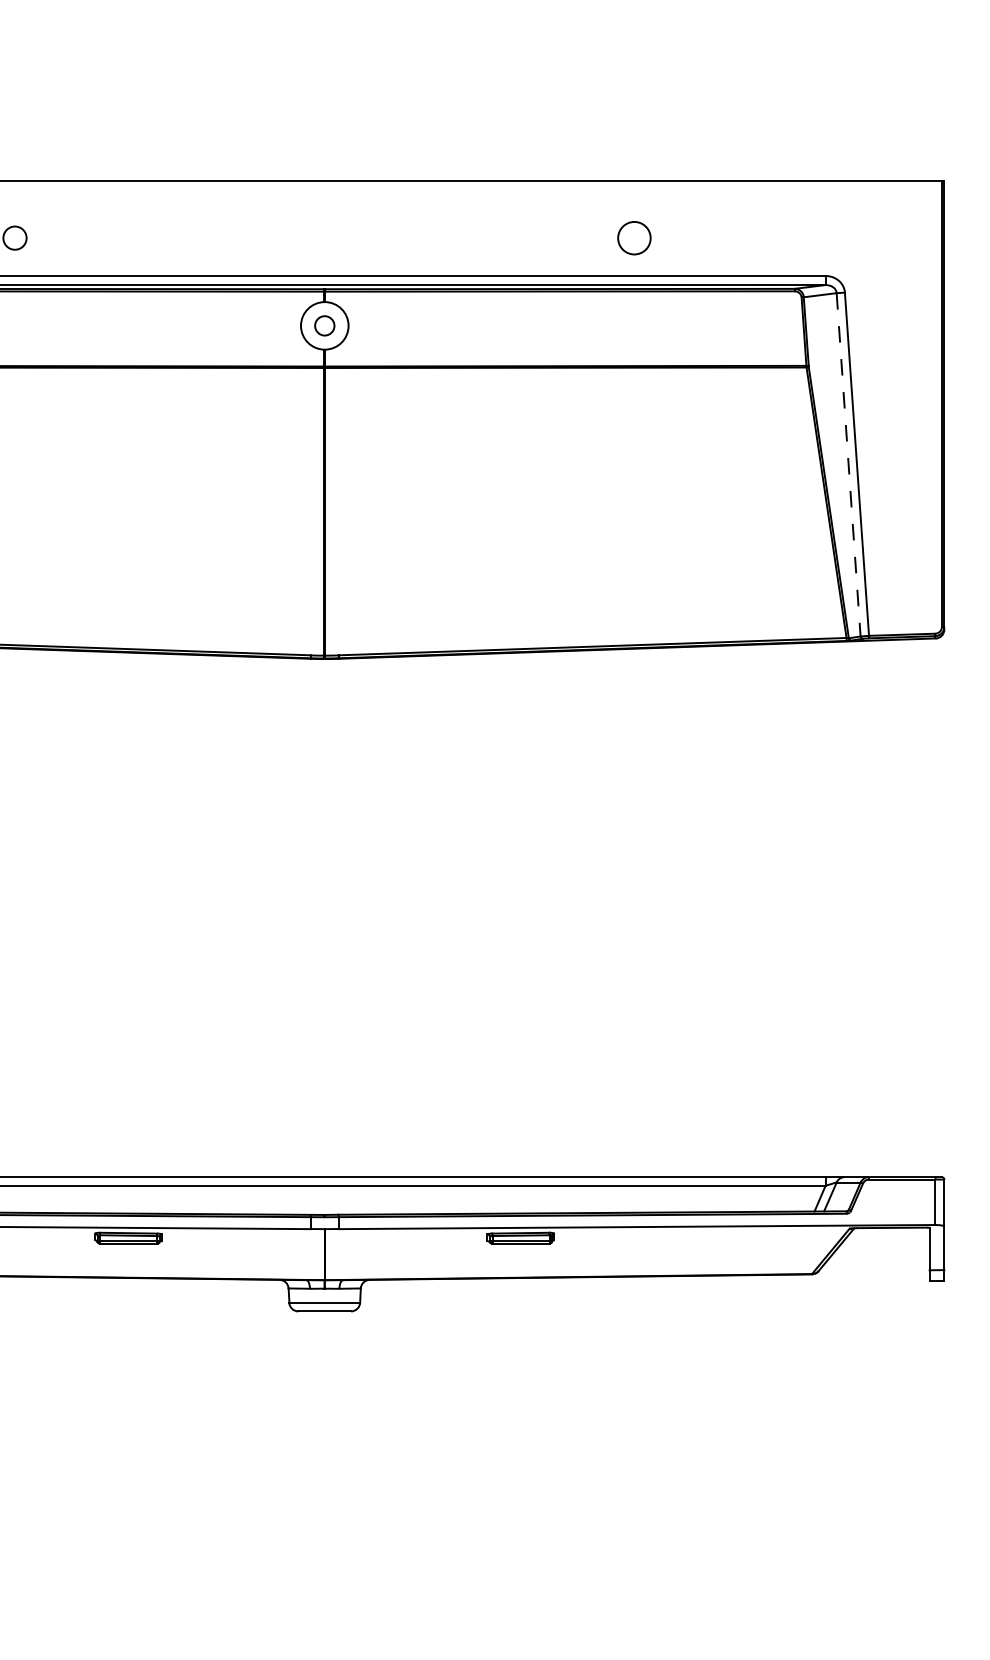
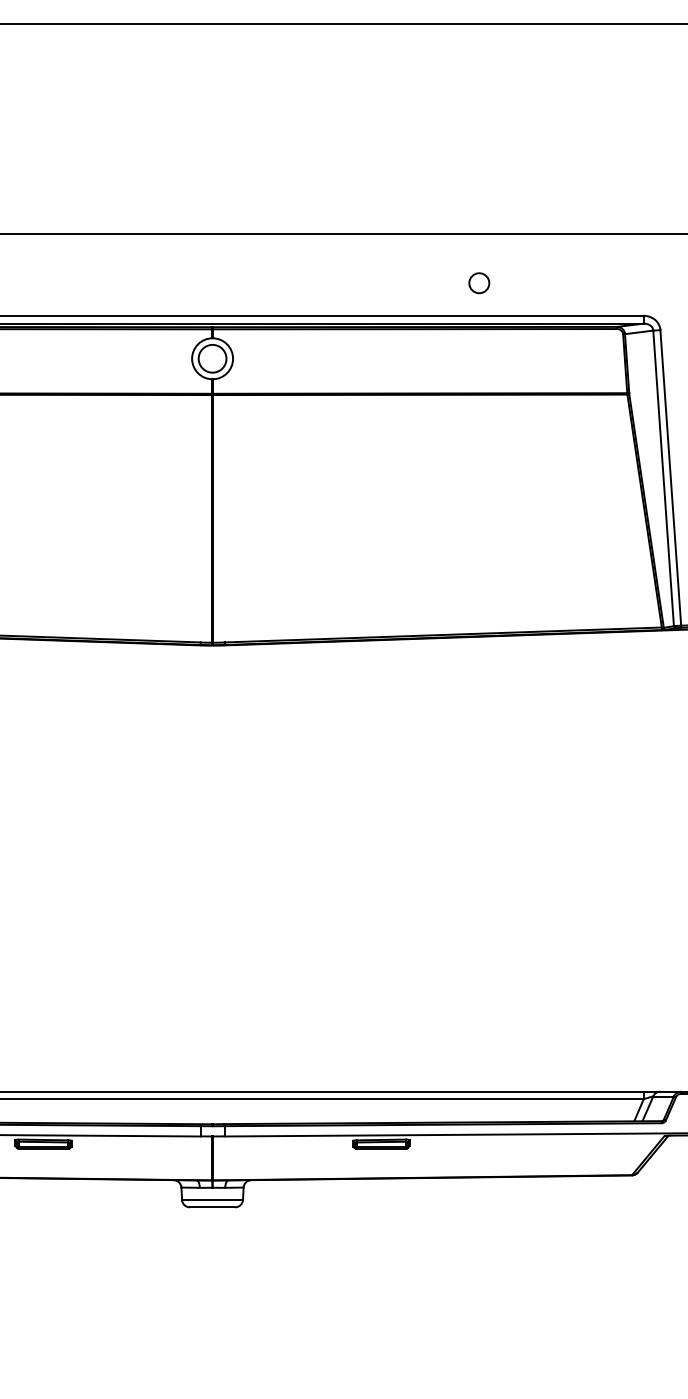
circle: (634, 237) -> (479, 282), size x0.71
circle: (324, 325) -> (212, 358), size x1.67
line: (848, 465) -> (663, 478), dashed -> solid

